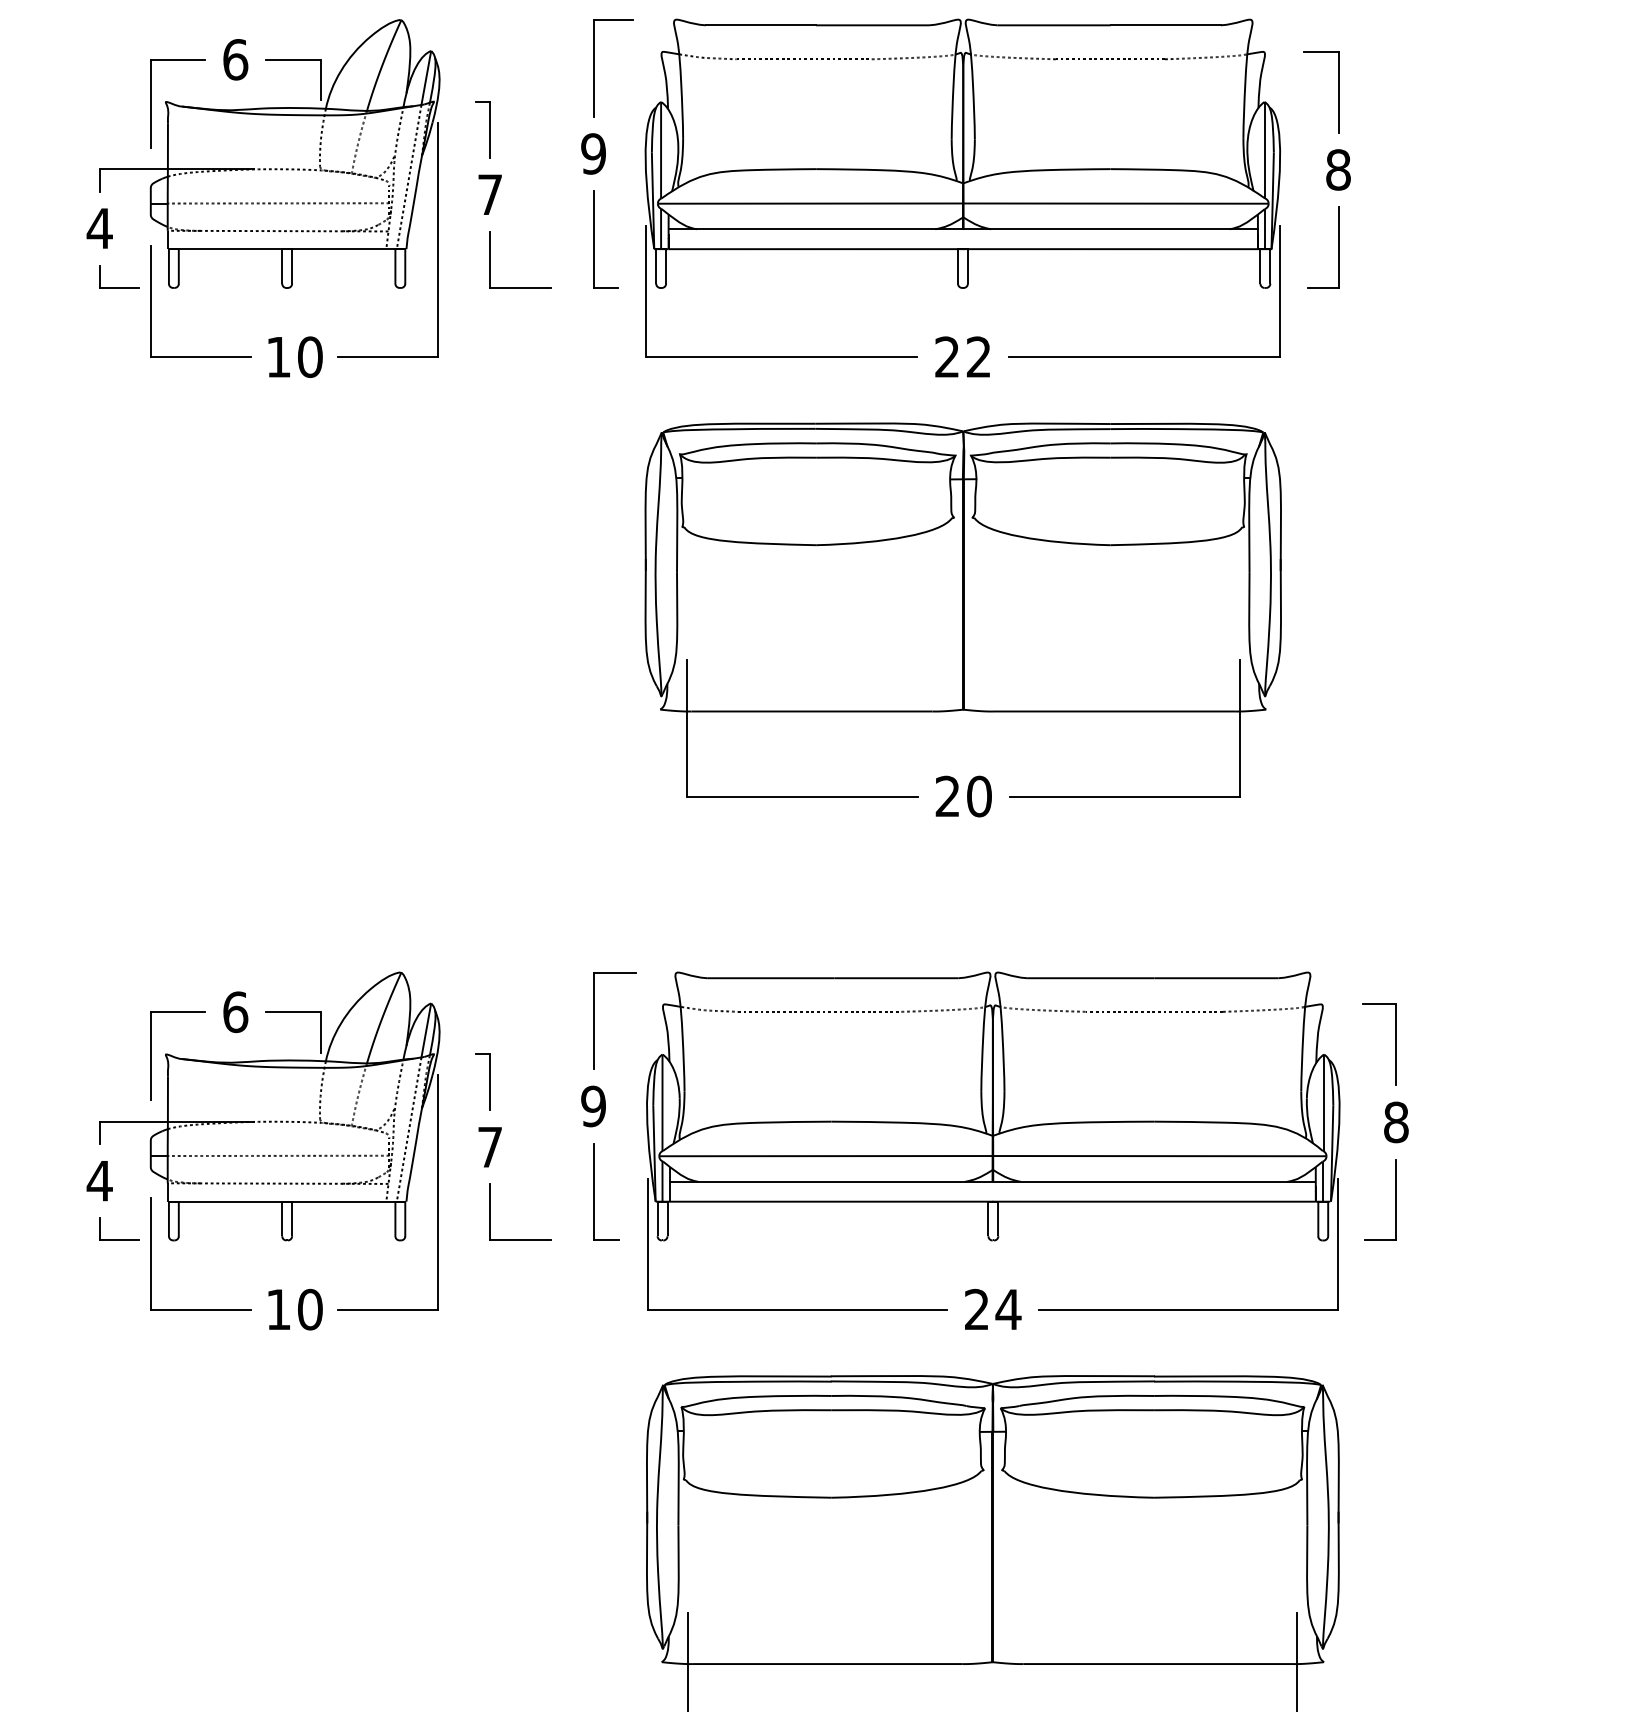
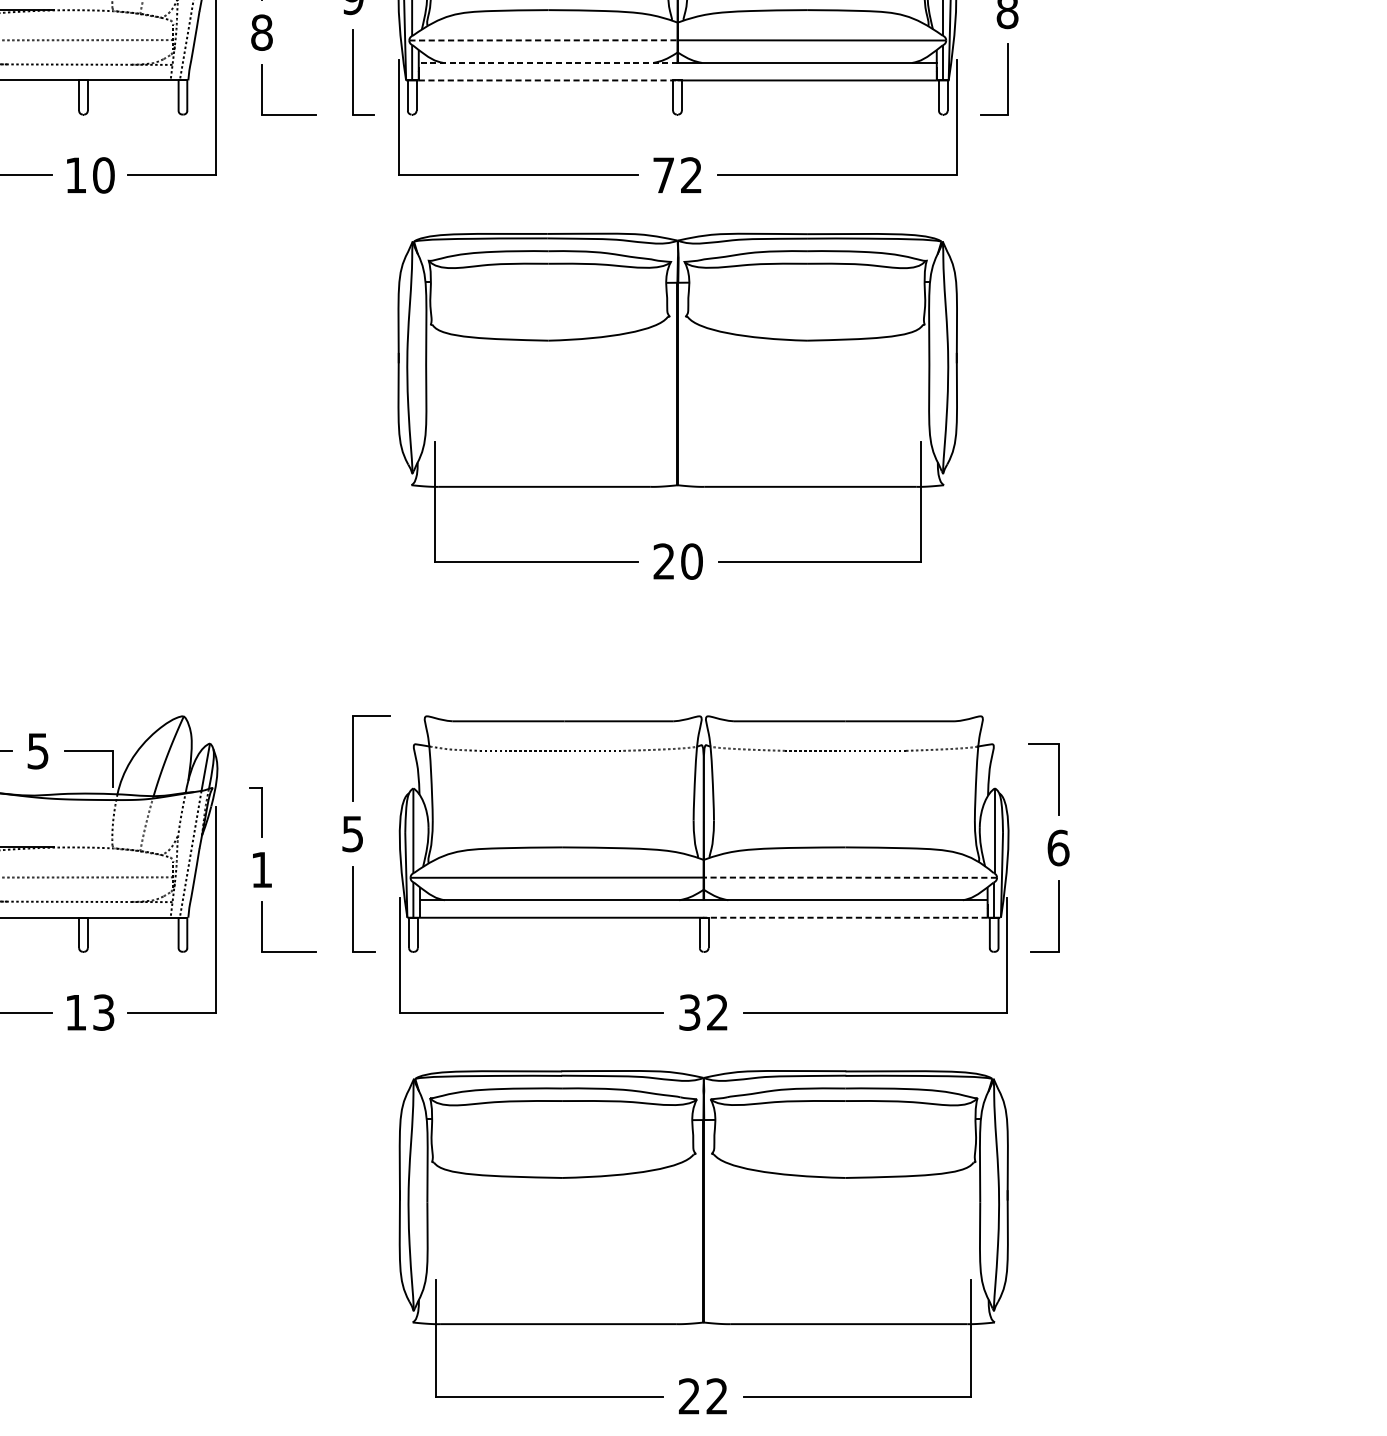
text: (490, 194) -> (262, 32), 7 -> 8
line: (810, 203) -> (543, 40), solid -> dashed
line: (816, 229) -> (548, 63), solid -> dashed
line: (816, 249) -> (548, 80), solid -> dashed
text: (946, 356) -> (663, 174), 22 -> 72
text: (235, 1012) -> (38, 751), 6 -> 5
text: (593, 1106) -> (352, 834), 9 -> 5
text: (1396, 1122) -> (1058, 848), 8 -> 6
text: (489, 1147) -> (261, 870), 7 -> 1
line: (1159, 1156) -> (850, 878), solid -> dashed
line: (1154, 1201) -> (845, 917), solid -> dashed
text: (310, 1309) -> (103, 1012), 10 -> 13
text: (993, 1309) -> (704, 1012), 24 -> 32

